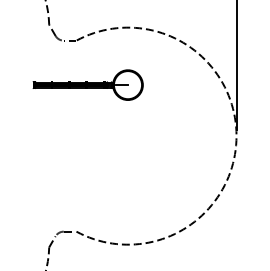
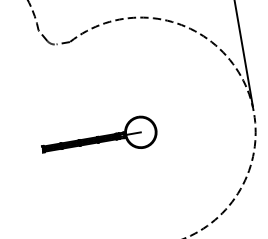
part: (87, 84) -> (98, 139), moved

